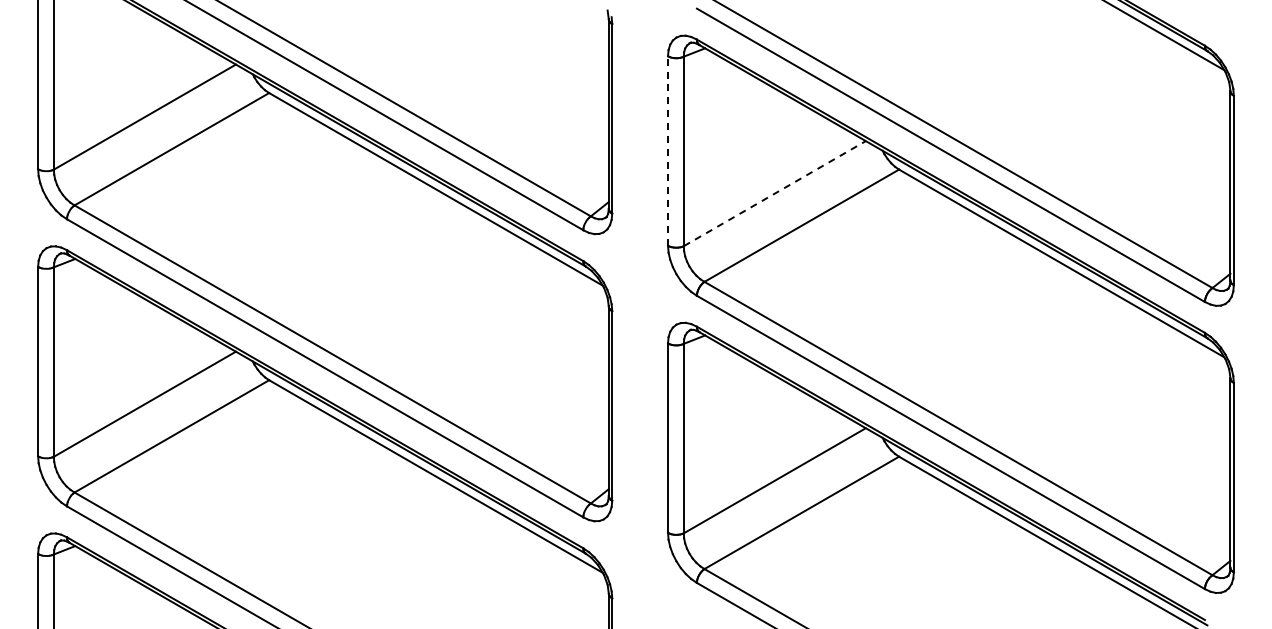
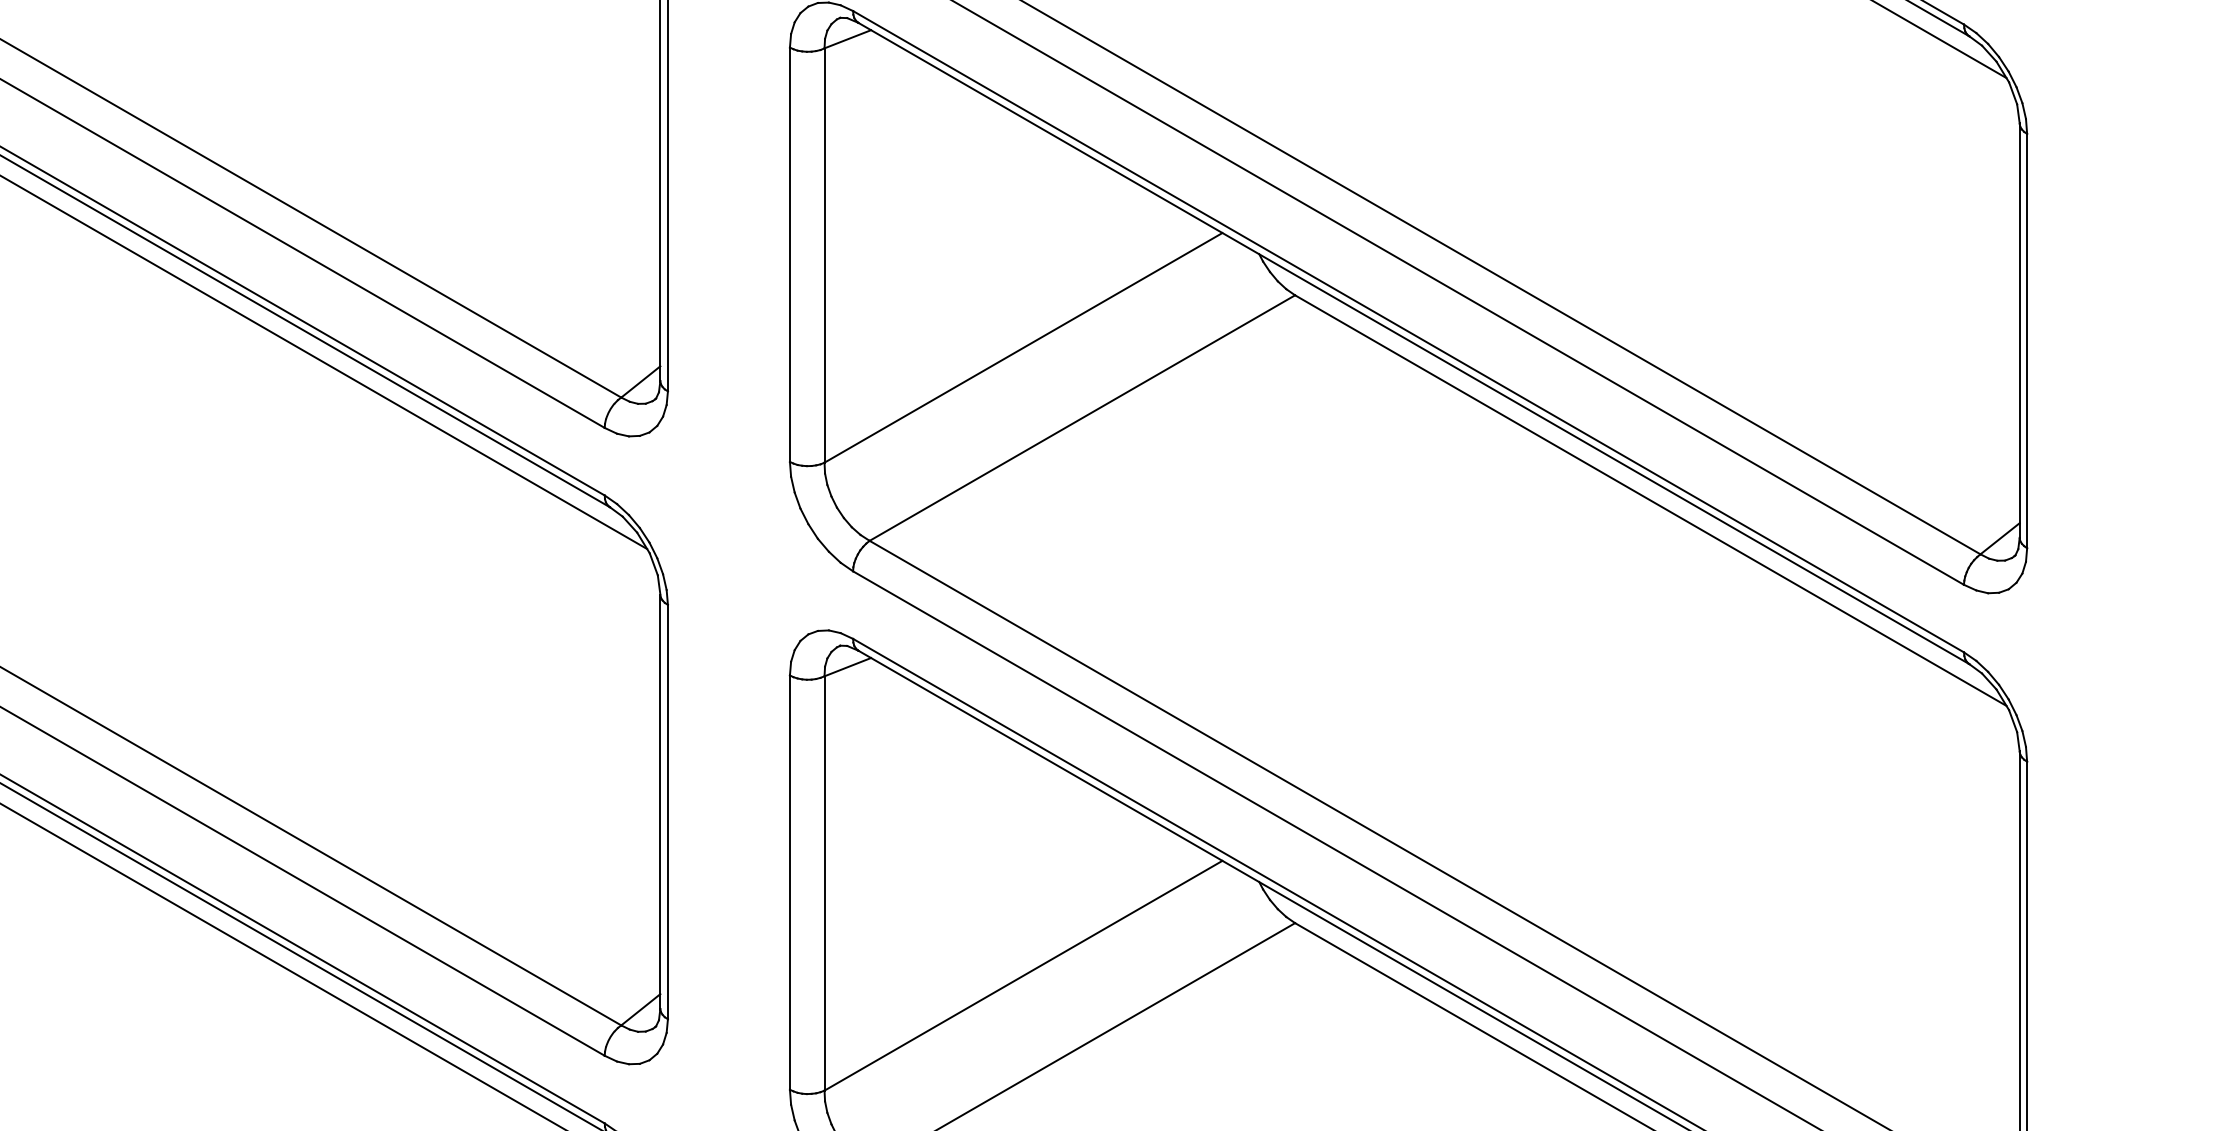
line: (668, 151) -> (790, 255), dashed -> solid
line: (775, 193) -> (1024, 347), dashed -> solid

